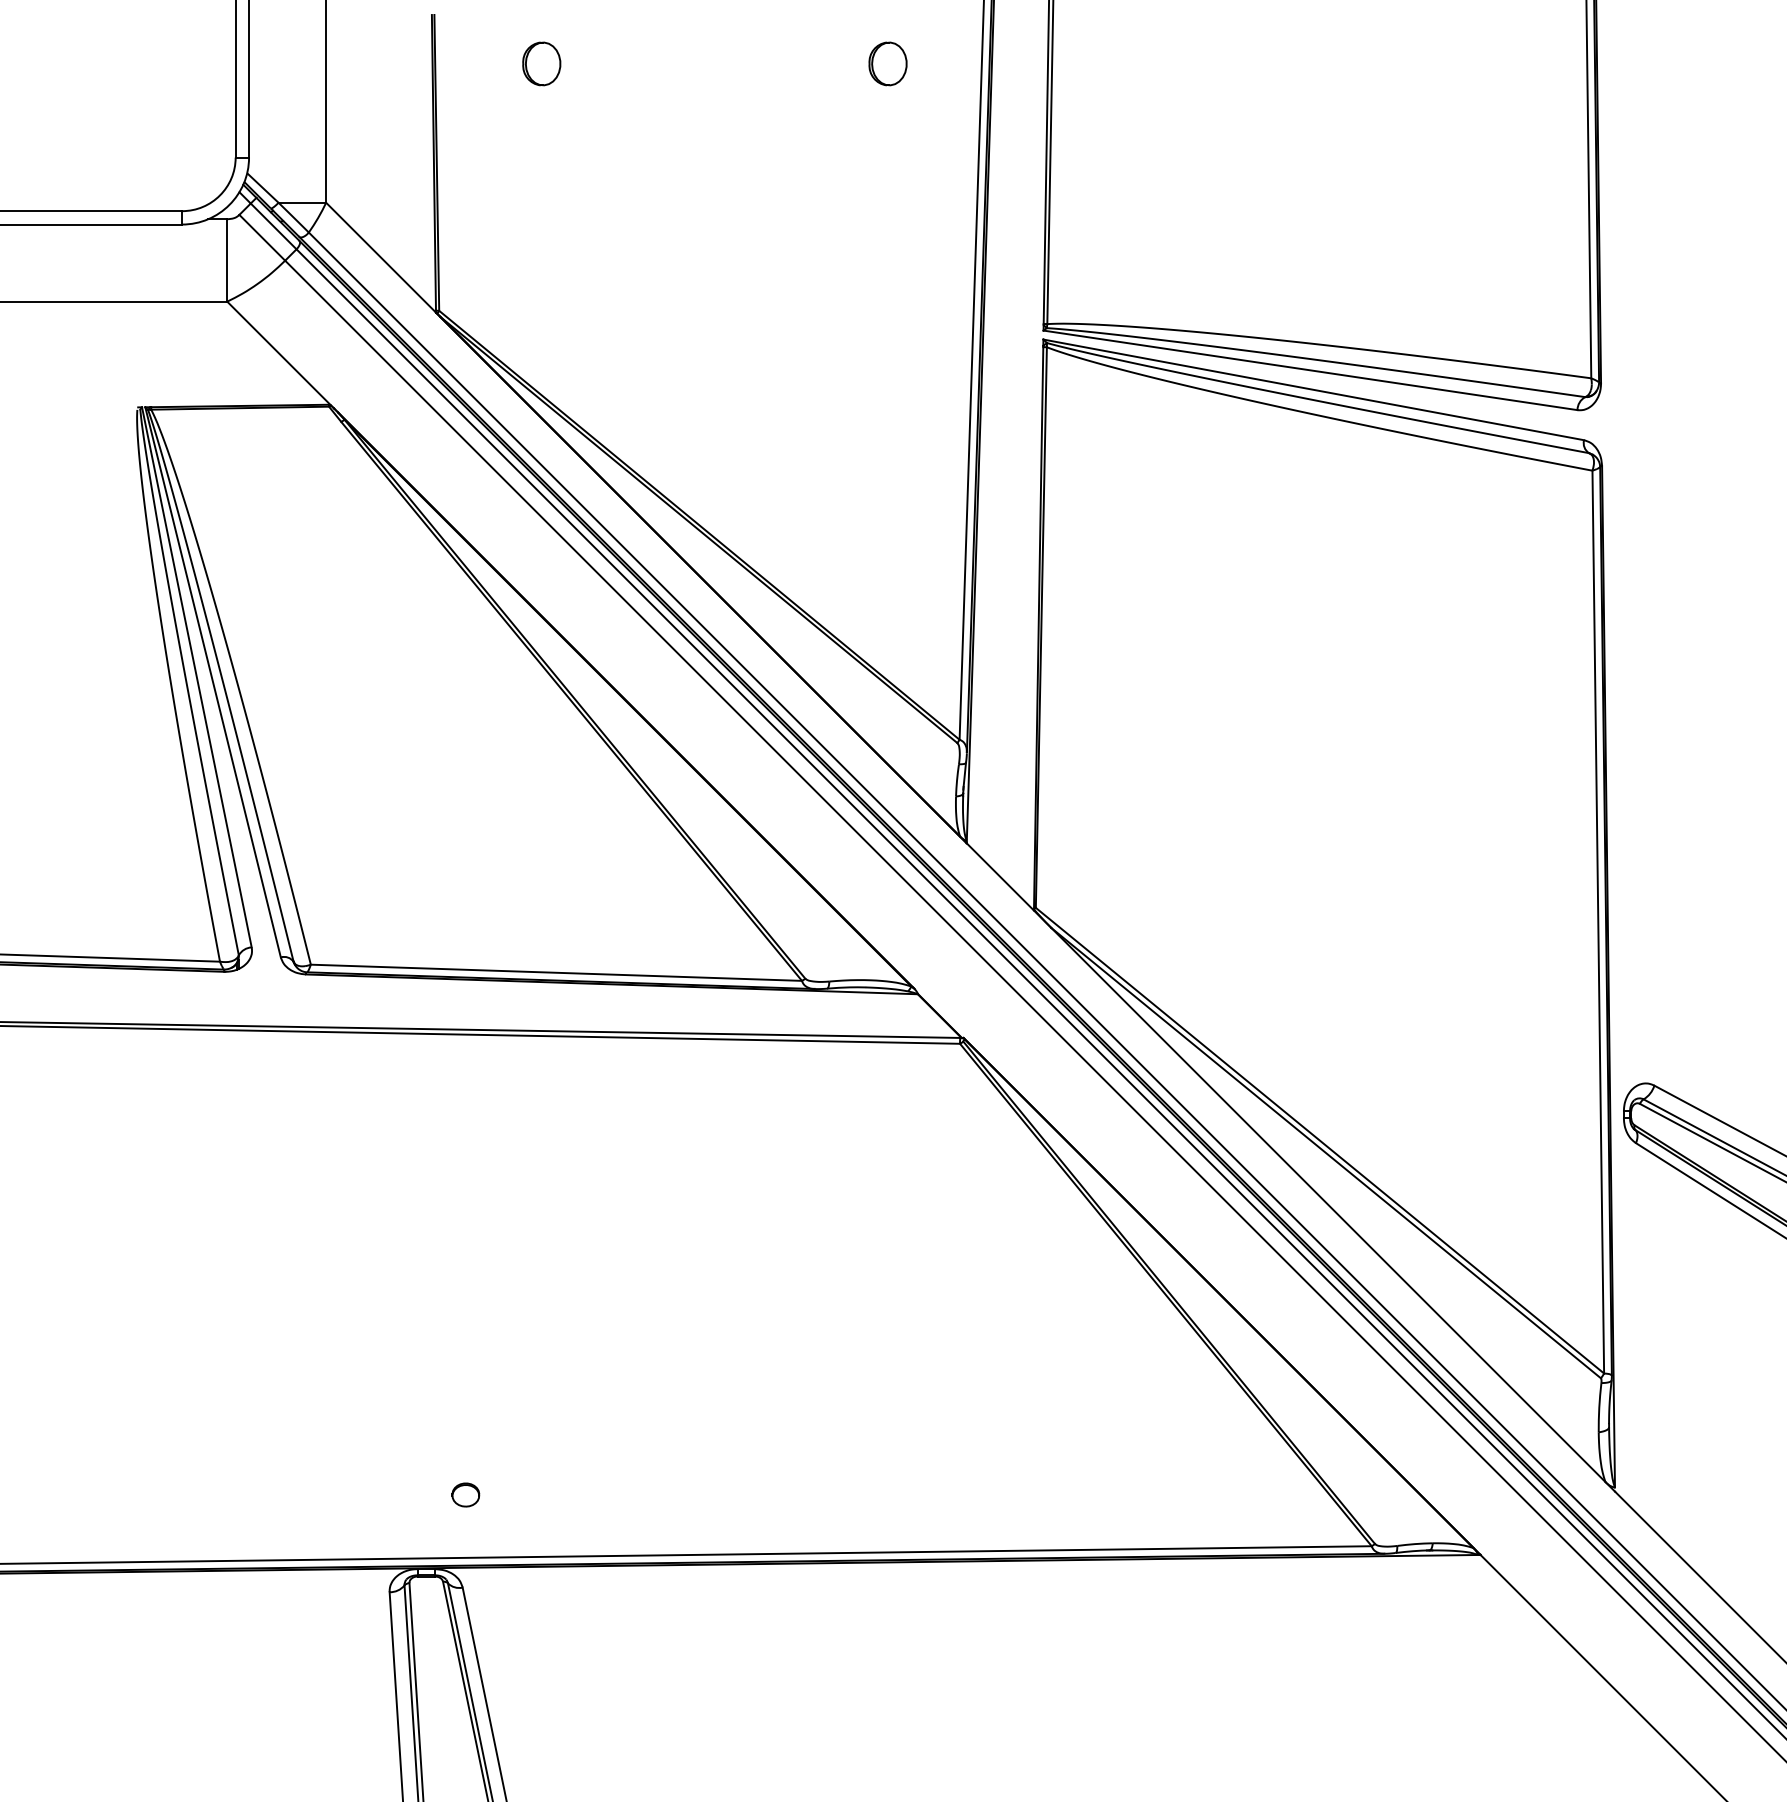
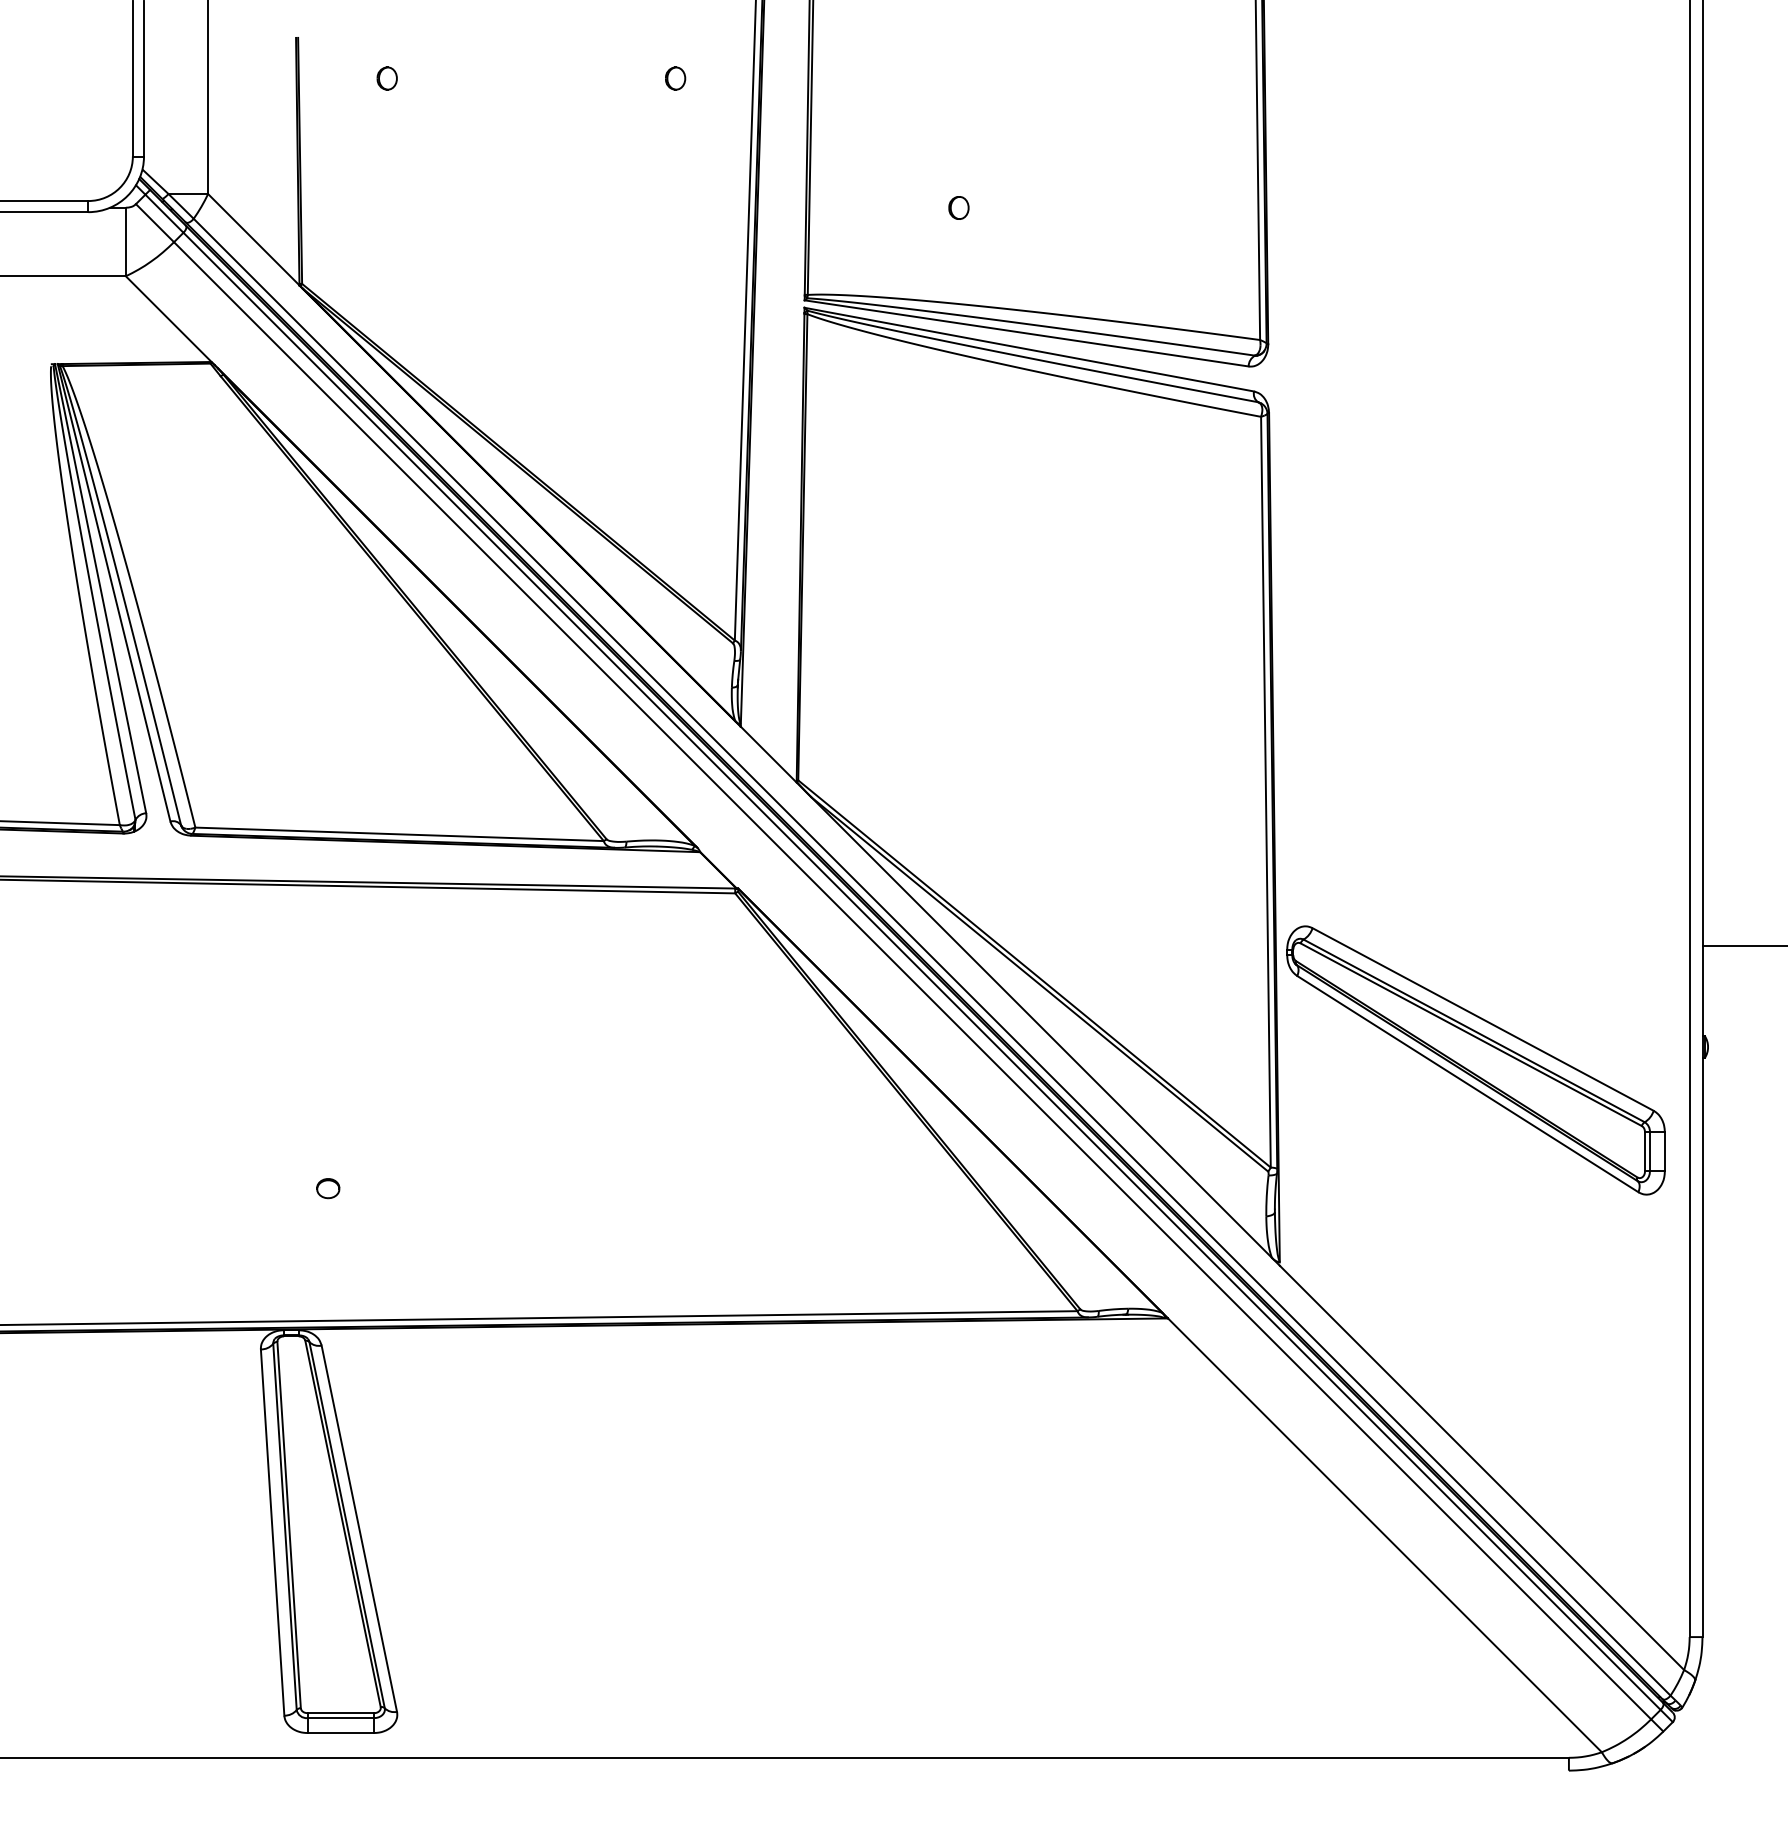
part: (540, 63) -> (386, 78), size x0.62
part: (888, 63) -> (675, 78), size x0.62
part: (1228, 218) -> (958, 207), added
part: (466, 1494) -> (328, 1188), moved

